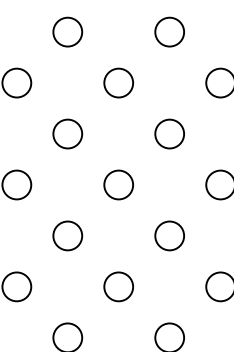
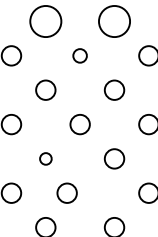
circle: (67, 32) -> (45, 21), size x1.6
circle: (169, 32) -> (114, 21), size x1.6
circle: (117, 82) -> (79, 55), size x0.7
circle: (67, 235) -> (45, 158), size x0.6
circle: (117, 285) -> (66, 192), moved

